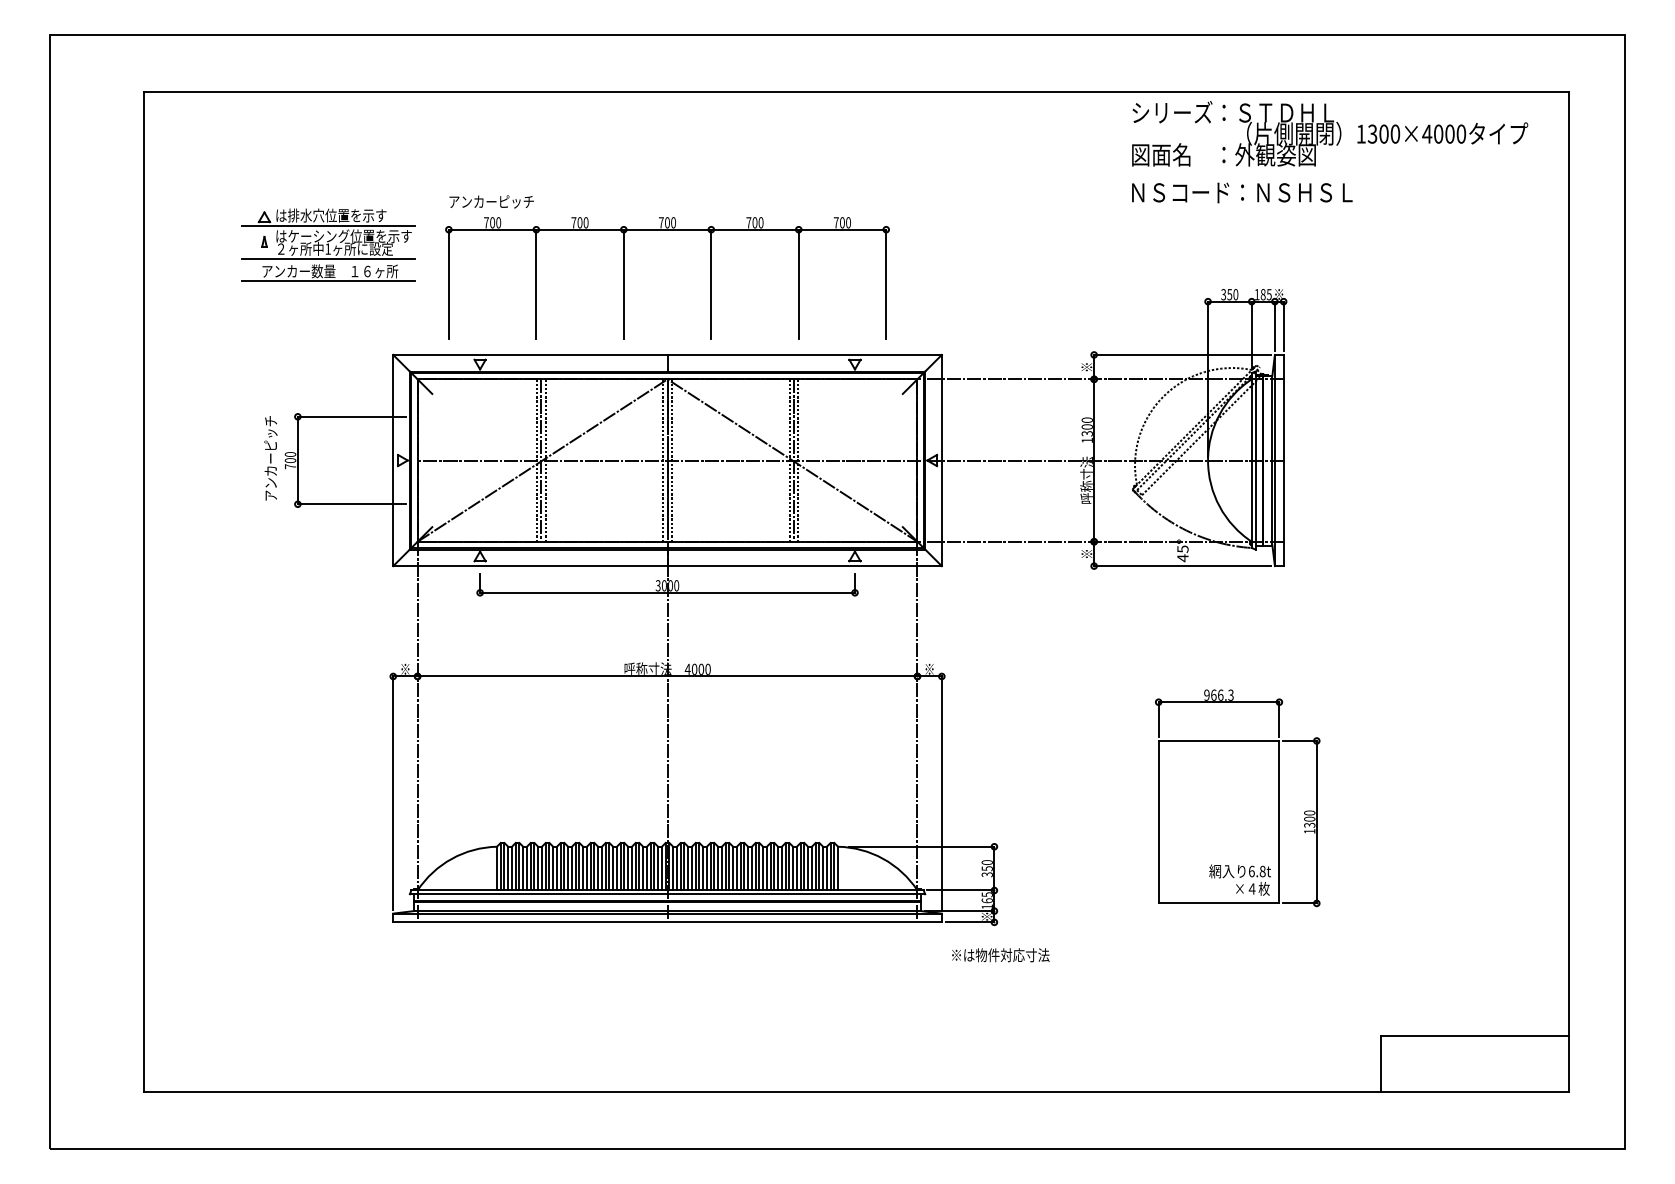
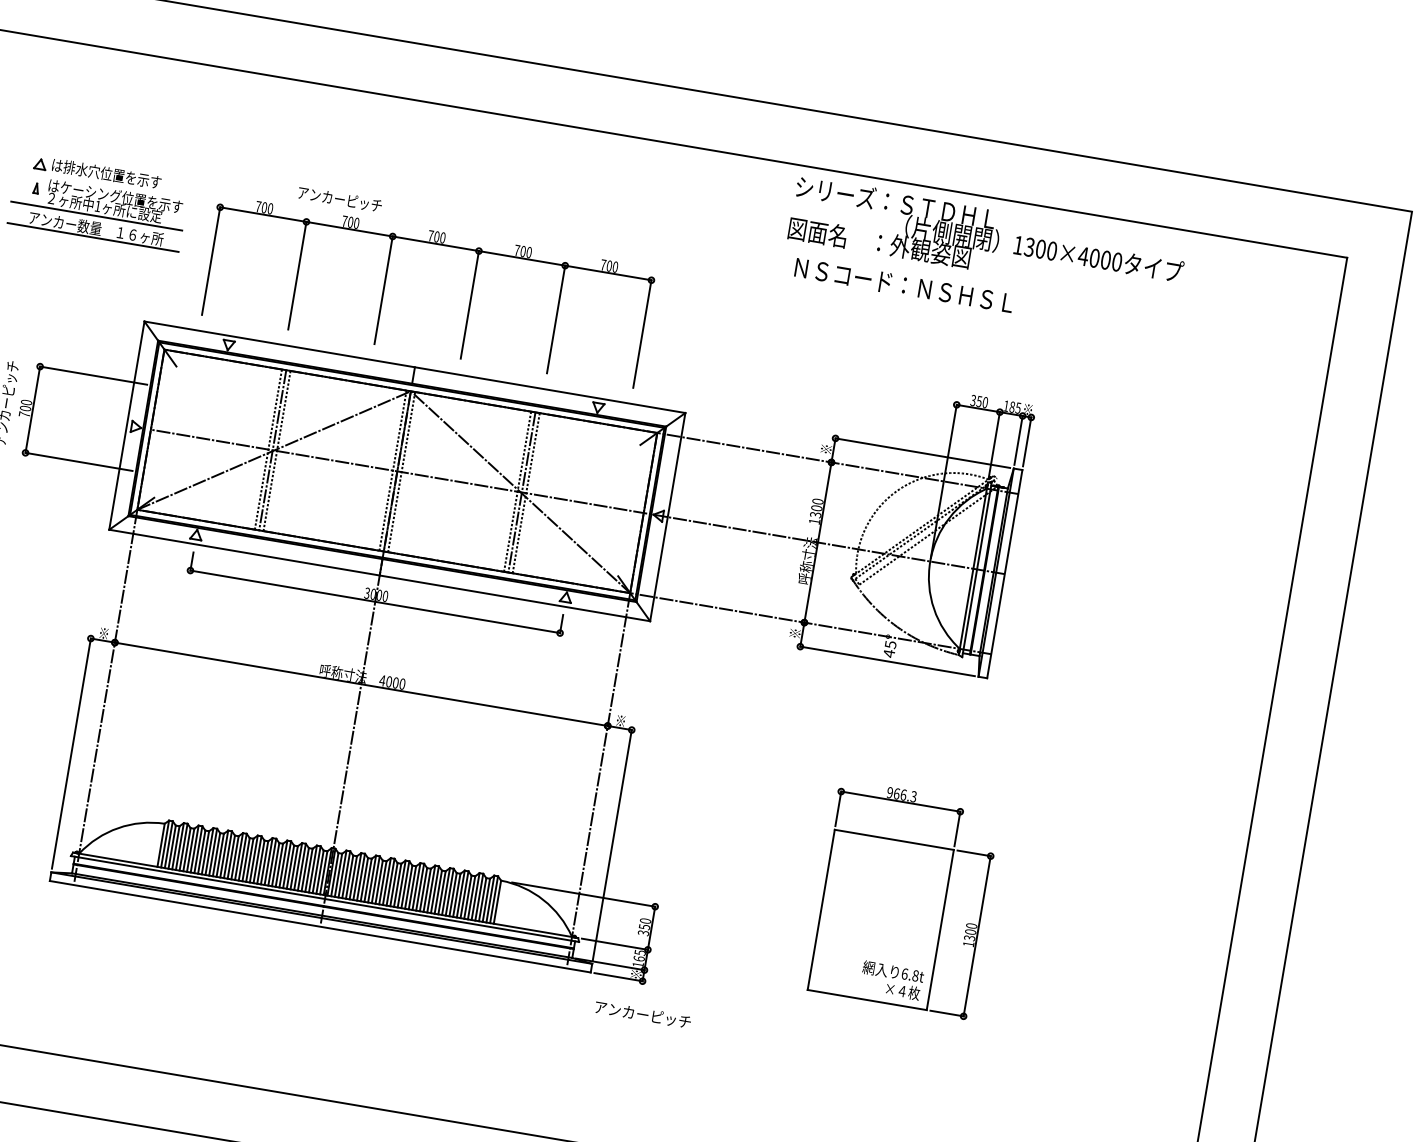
text: (1330, 133) -> (988, 239), moved
text: (1242, 192) -> (904, 285), moved
text: (491, 201) -> (339, 198), moved
line: (328, 225) -> (102, 183), removed
text: (1000, 955) -> (643, 1014), ※は物件対応寸法 -> アンカーピッチ

